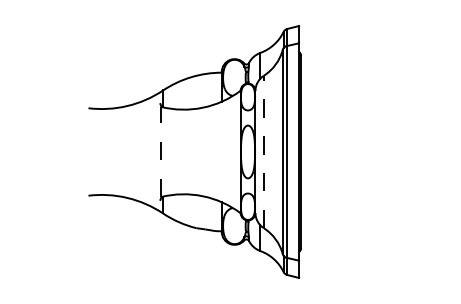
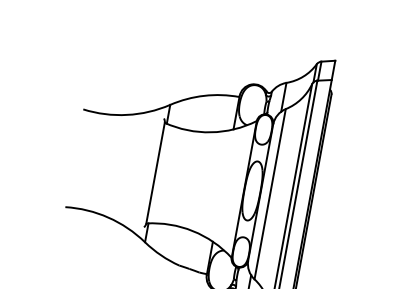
line: (161, 151) -> (155, 172), dashed -> solid
line: (263, 151) -> (269, 193), dashed -> solid

